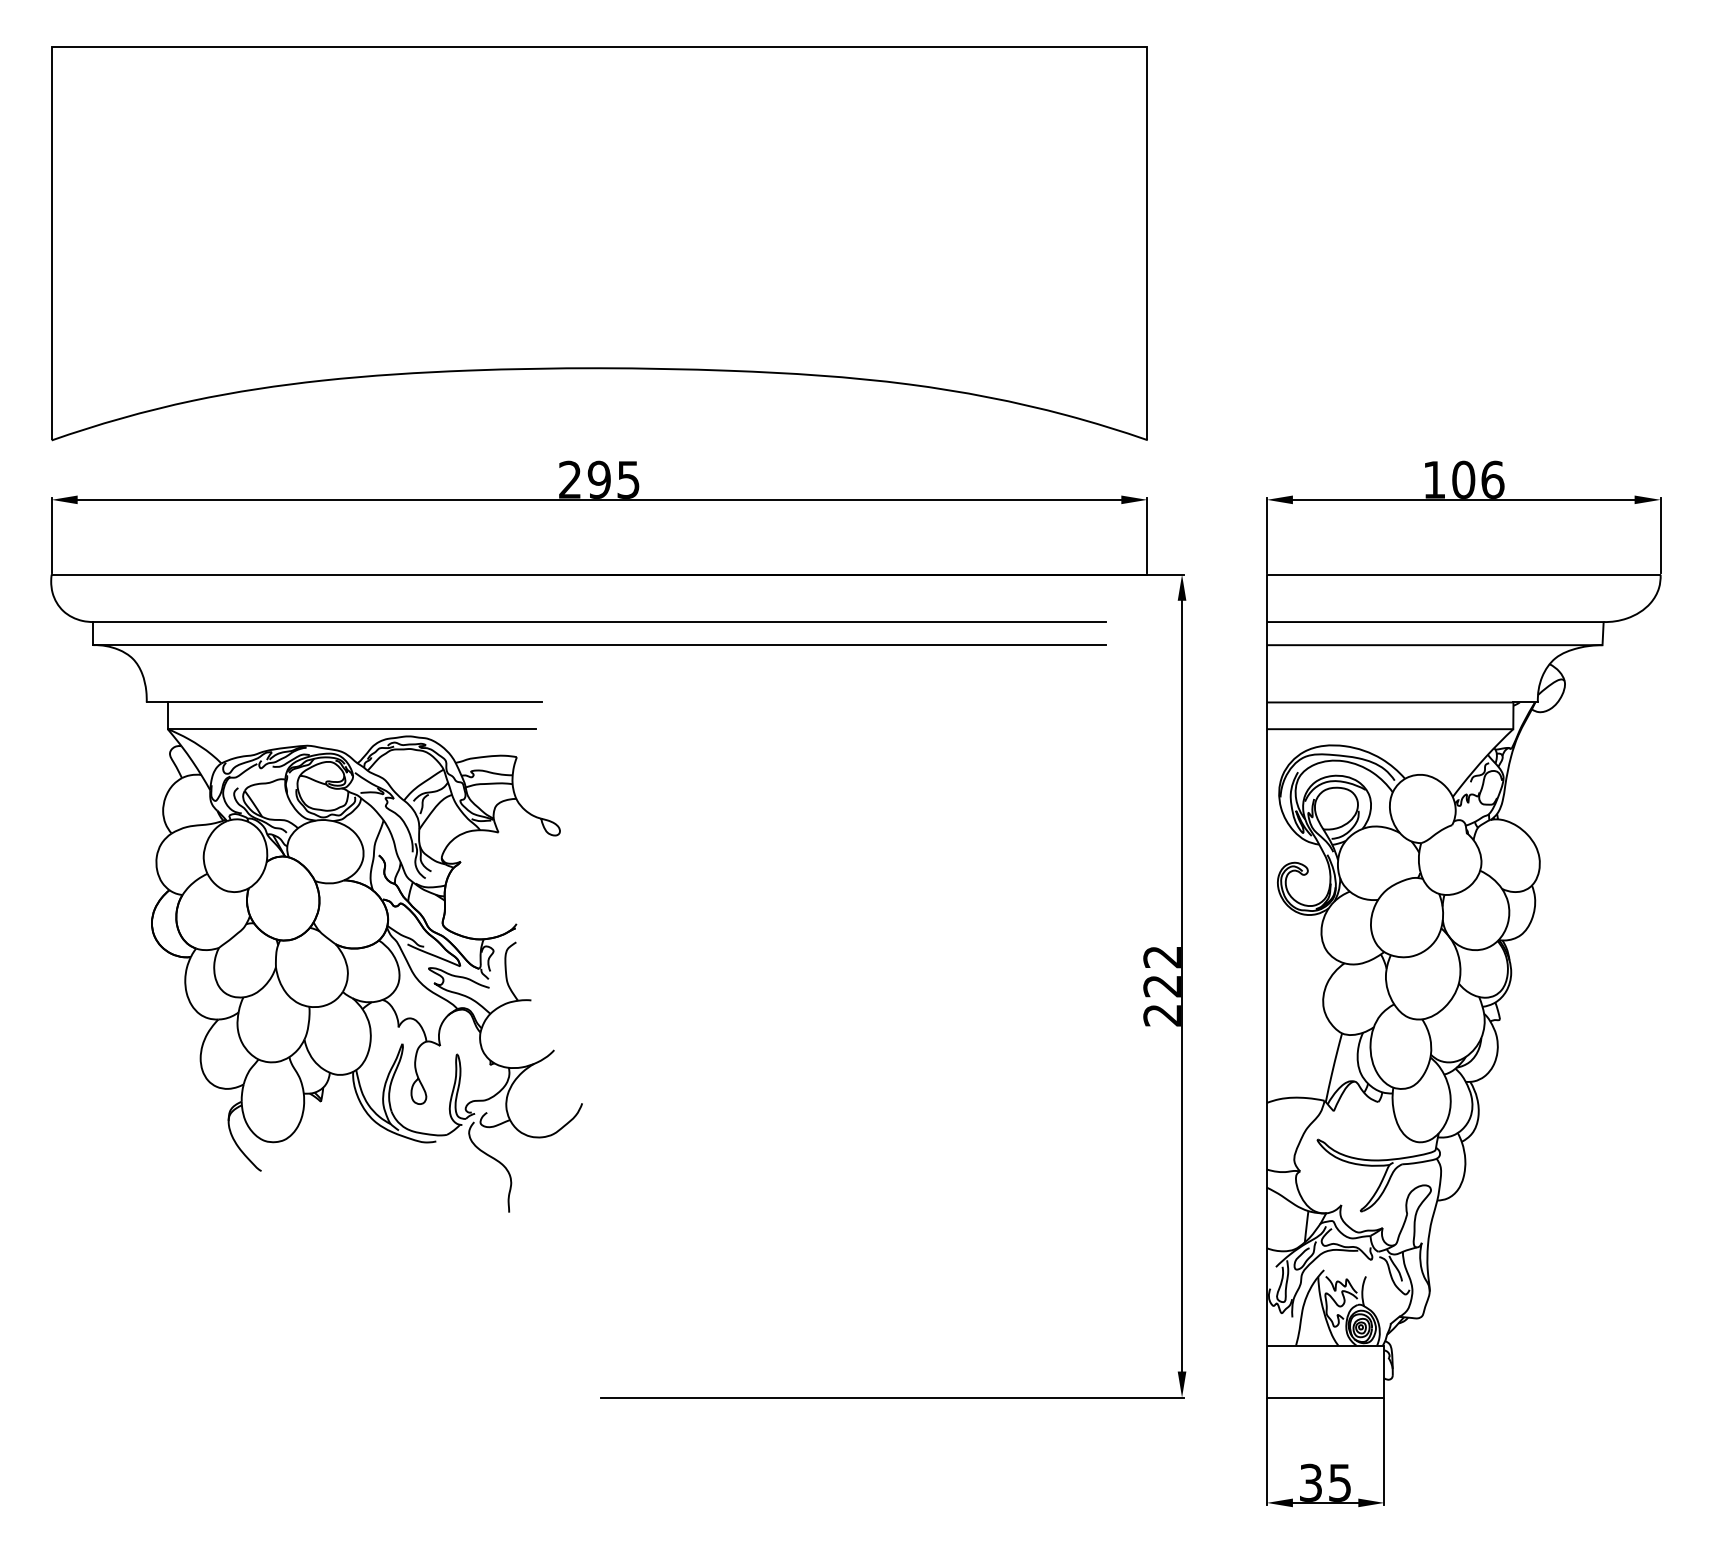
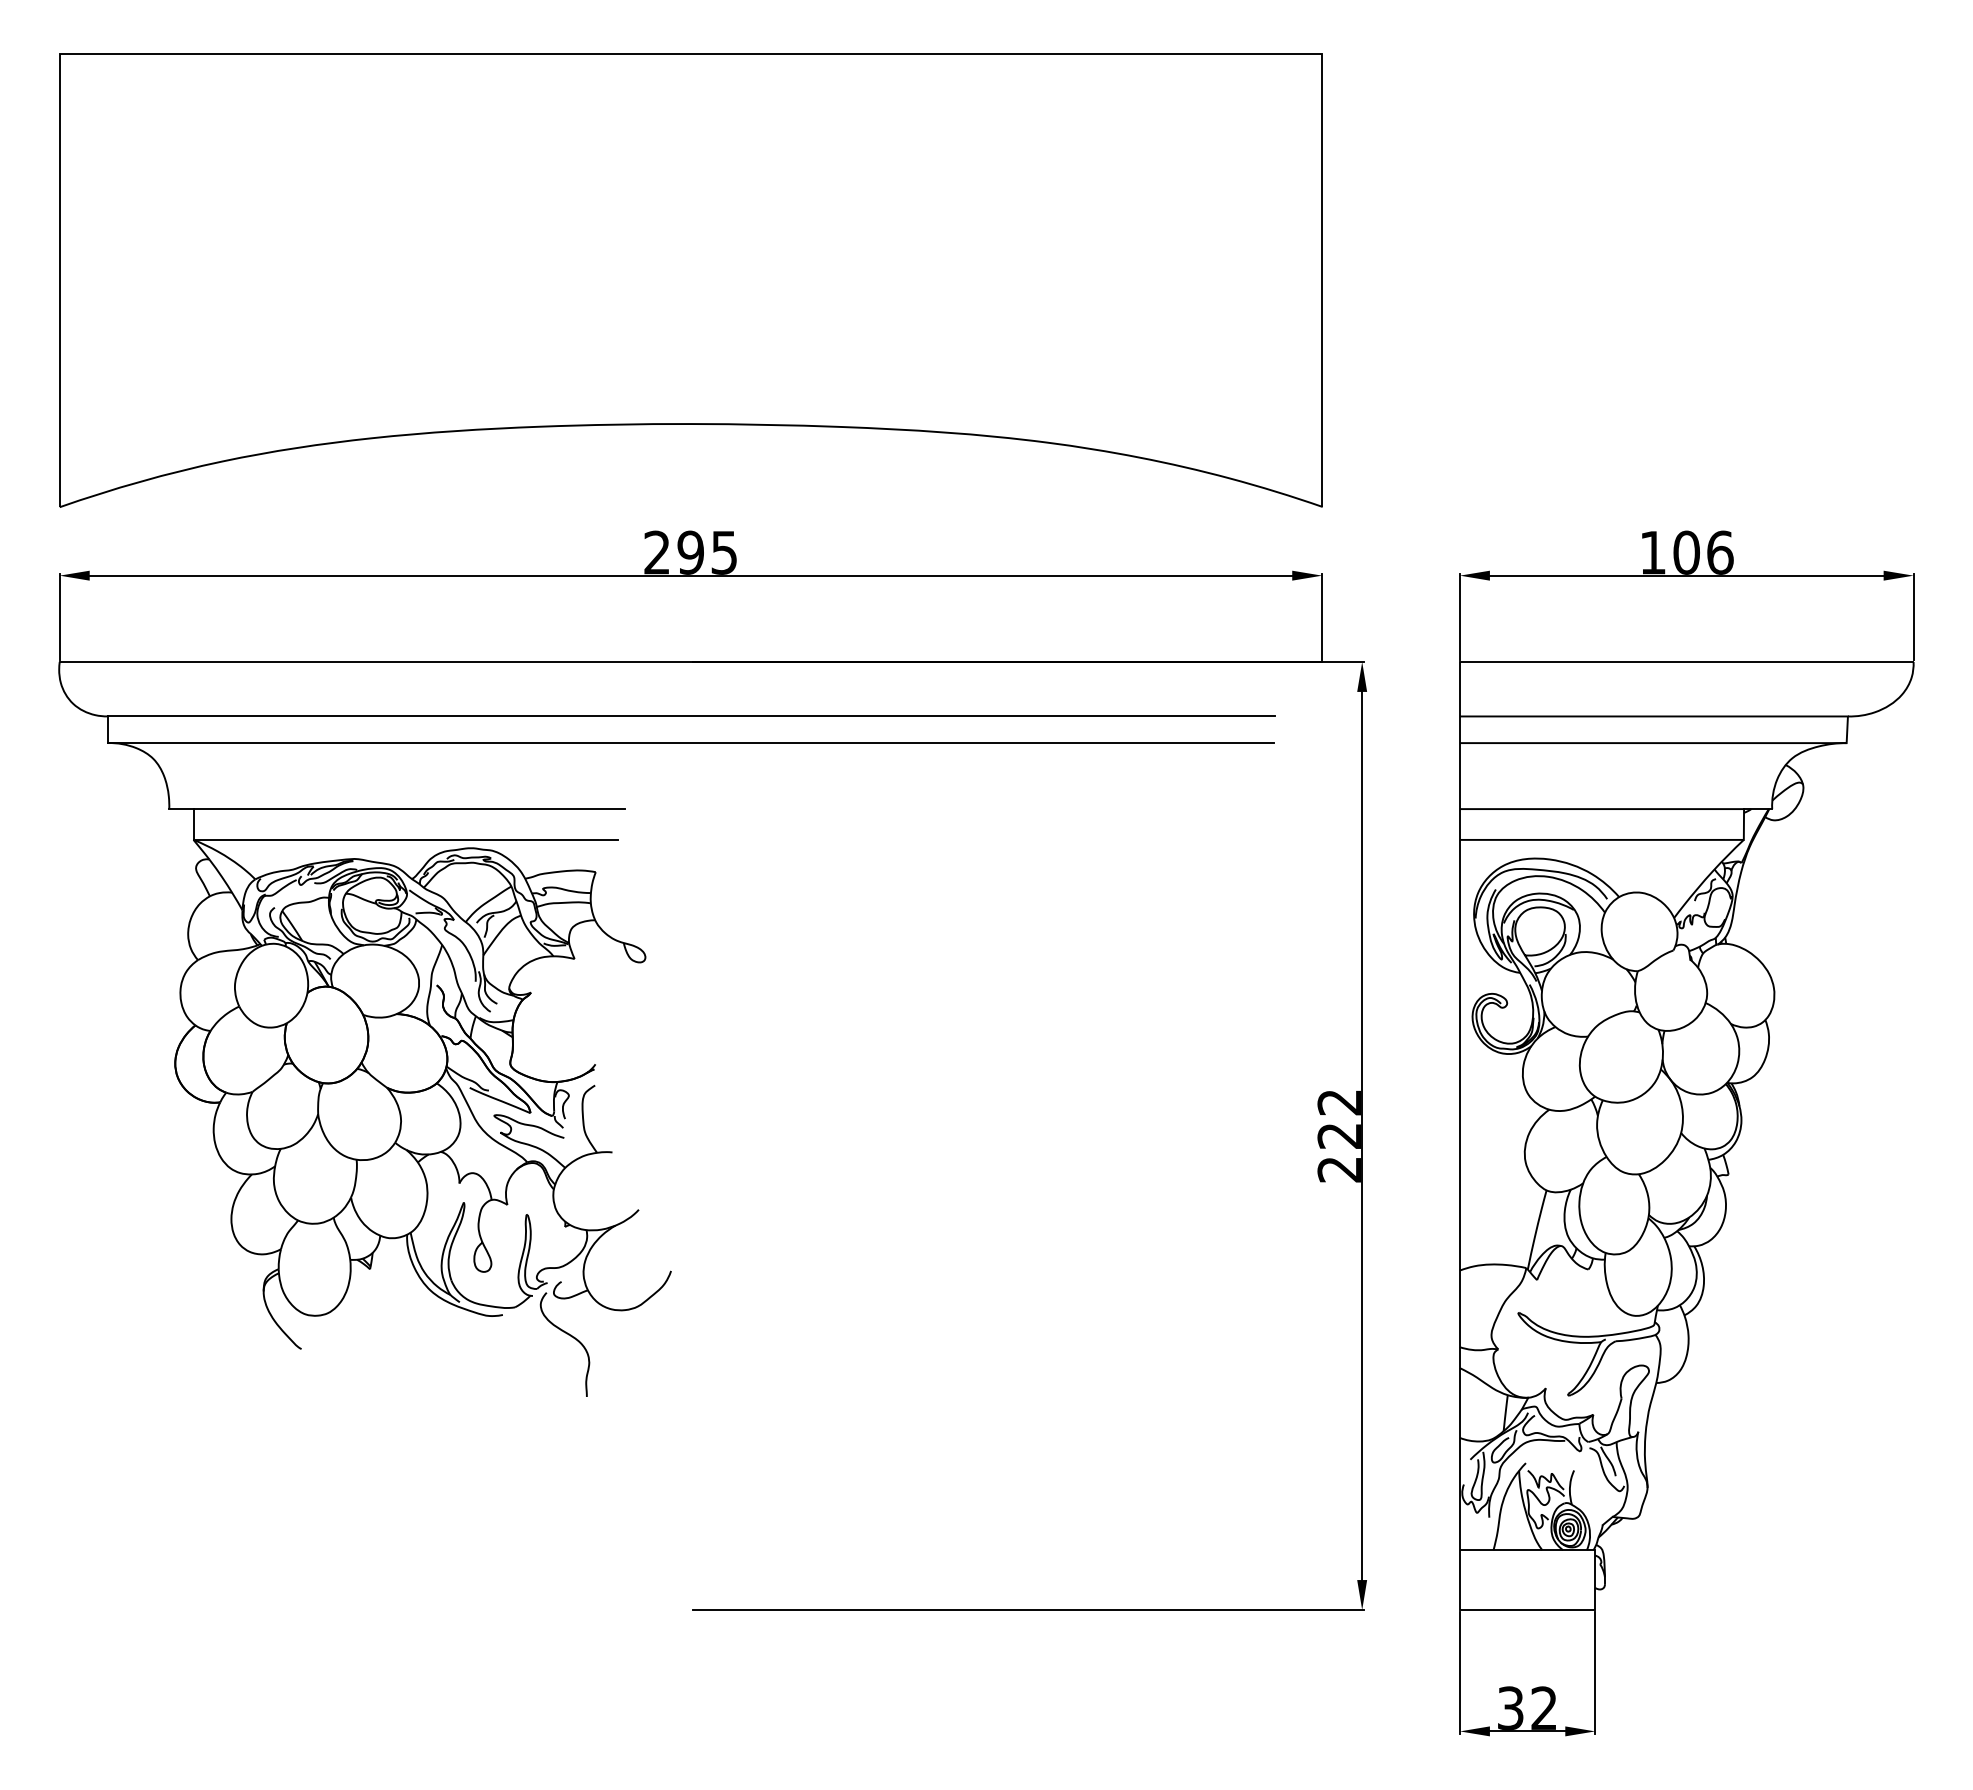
text: (1339, 1482) -> (1543, 1707), 35 -> 32

